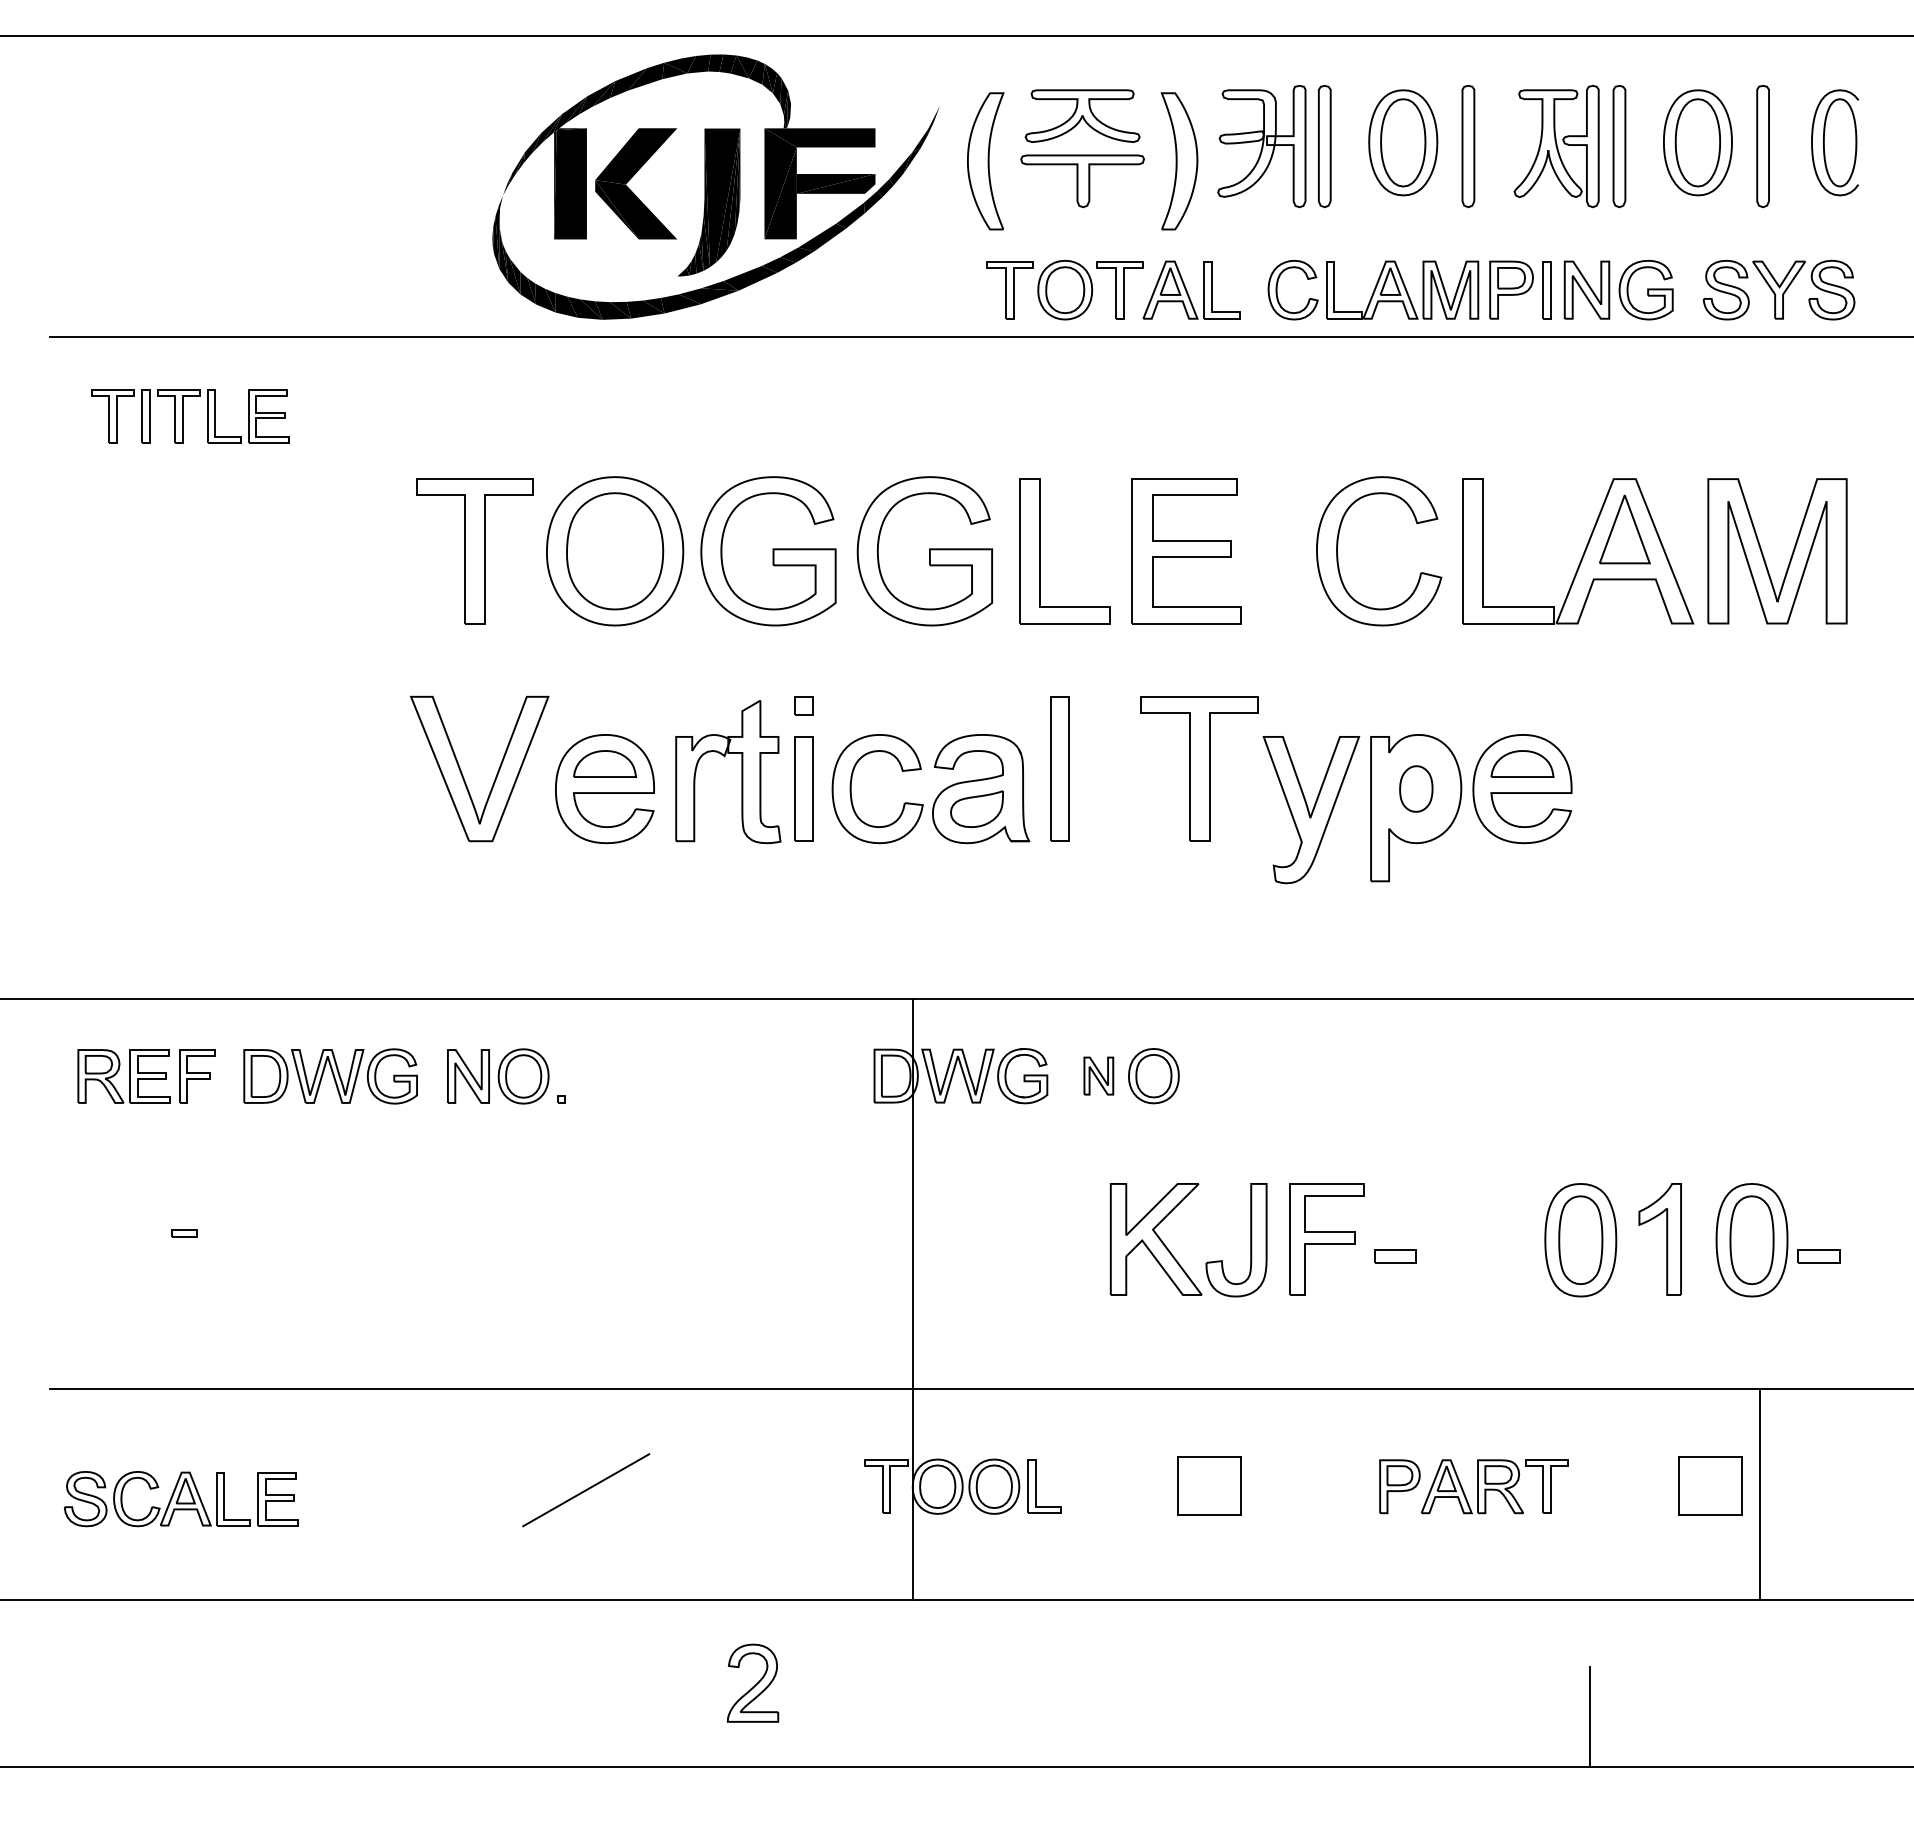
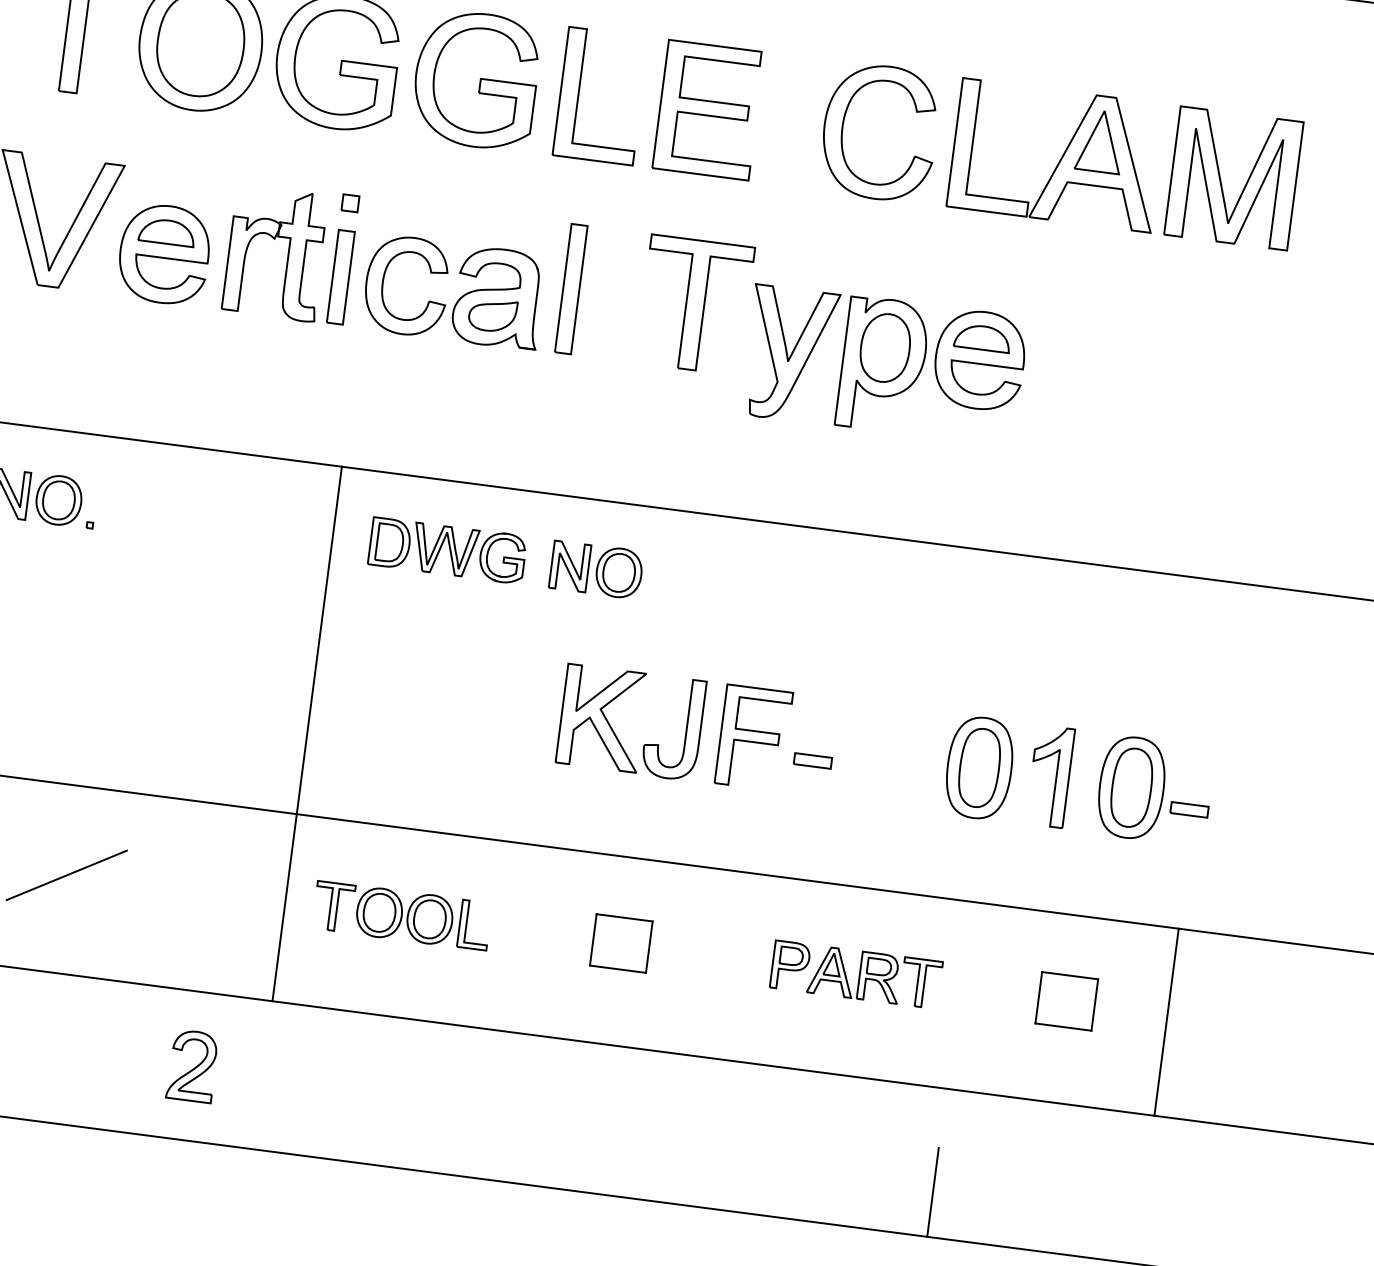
part: (1416, 788) -> (885, 347), size x1.67
part: (1098, 1075) -> (569, 565), size x1.43
line: (912, 1298) -> (306, 733), moved
line: (1760, 1494) -> (1166, 1022), moved

